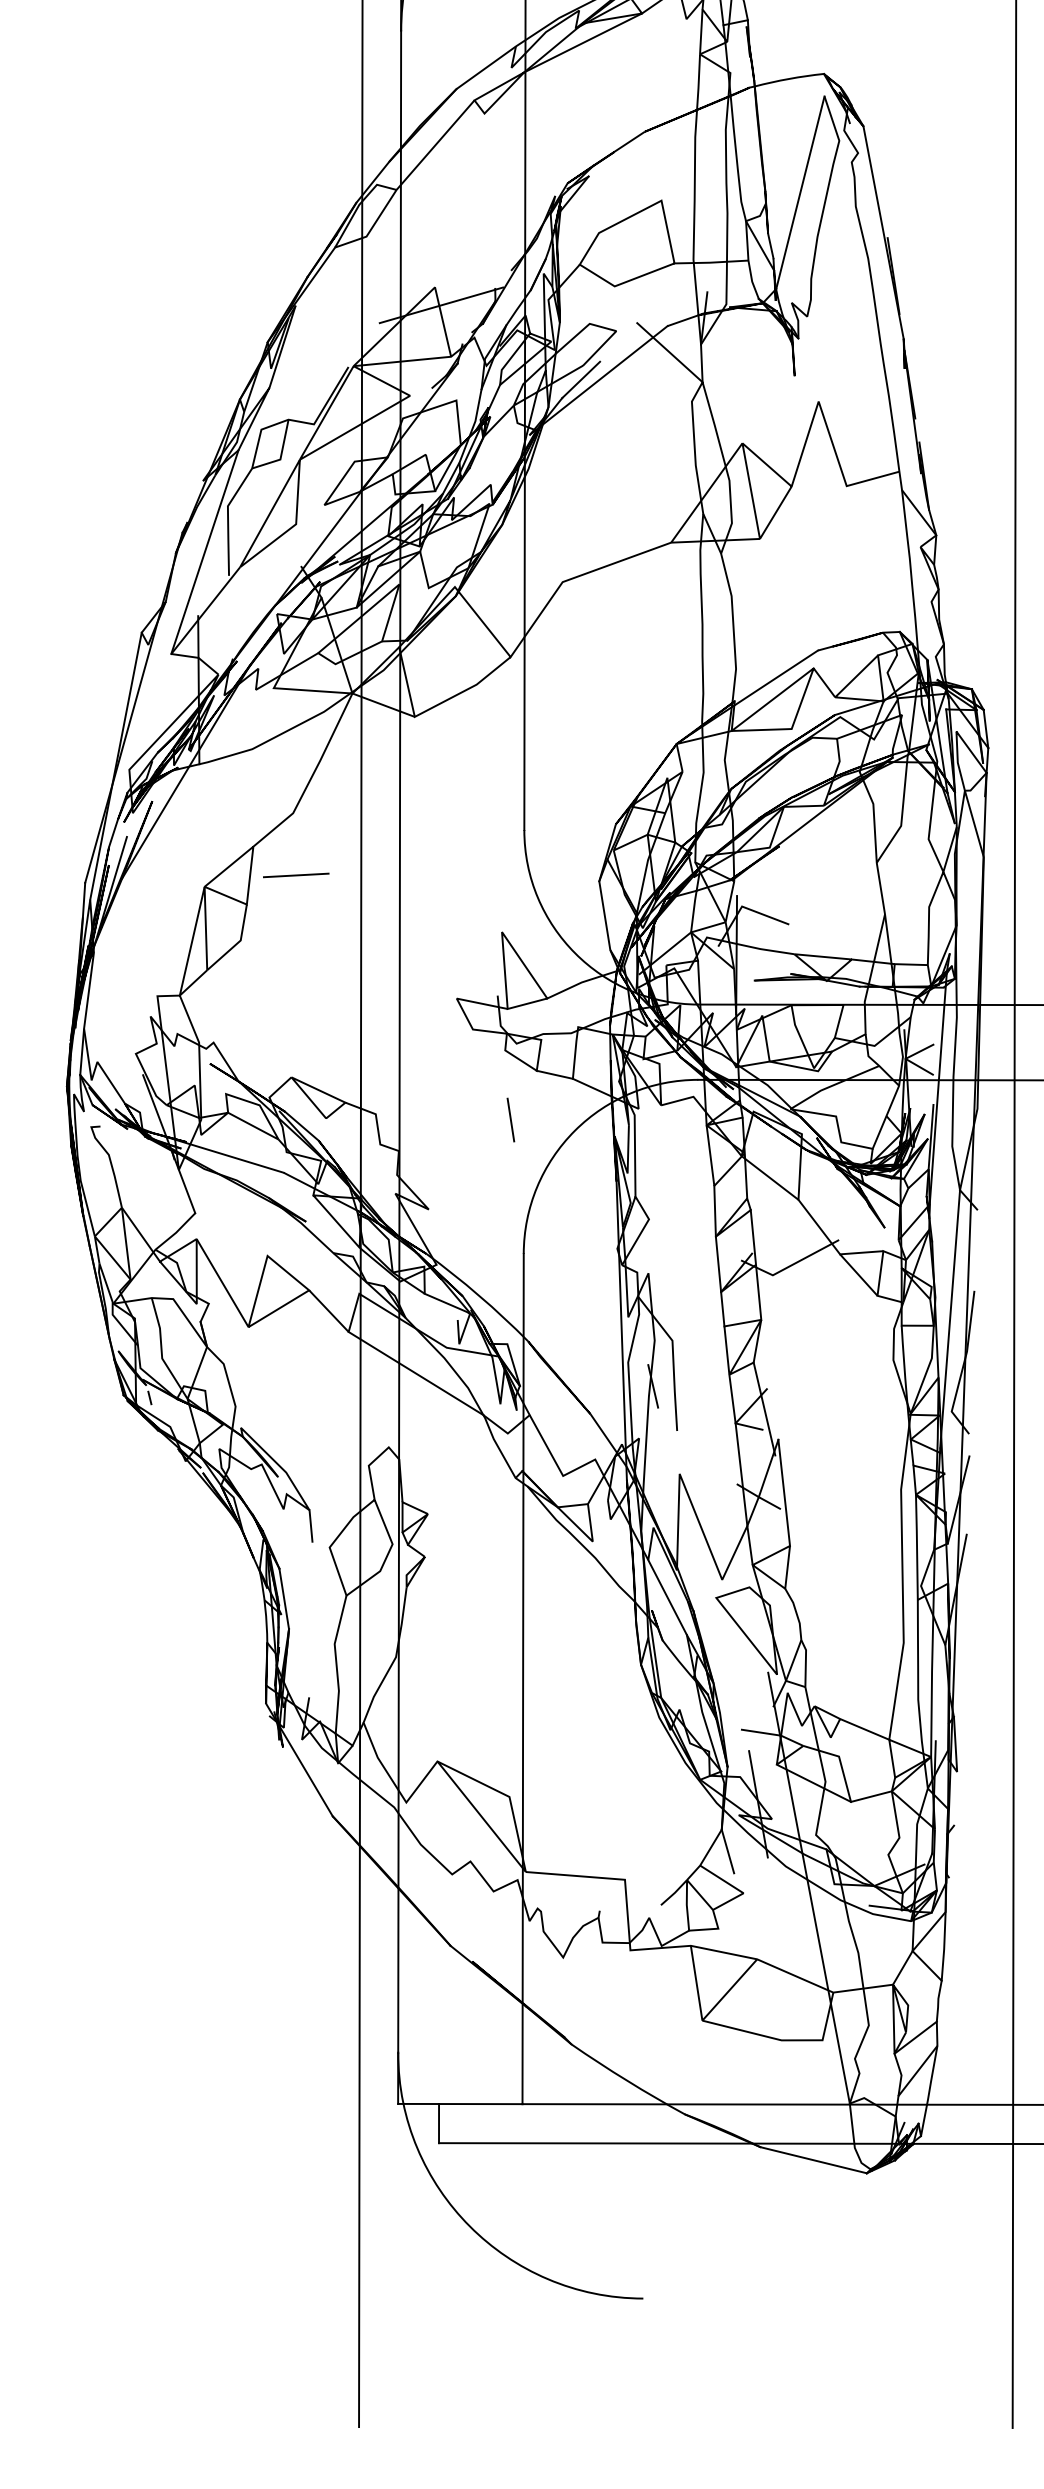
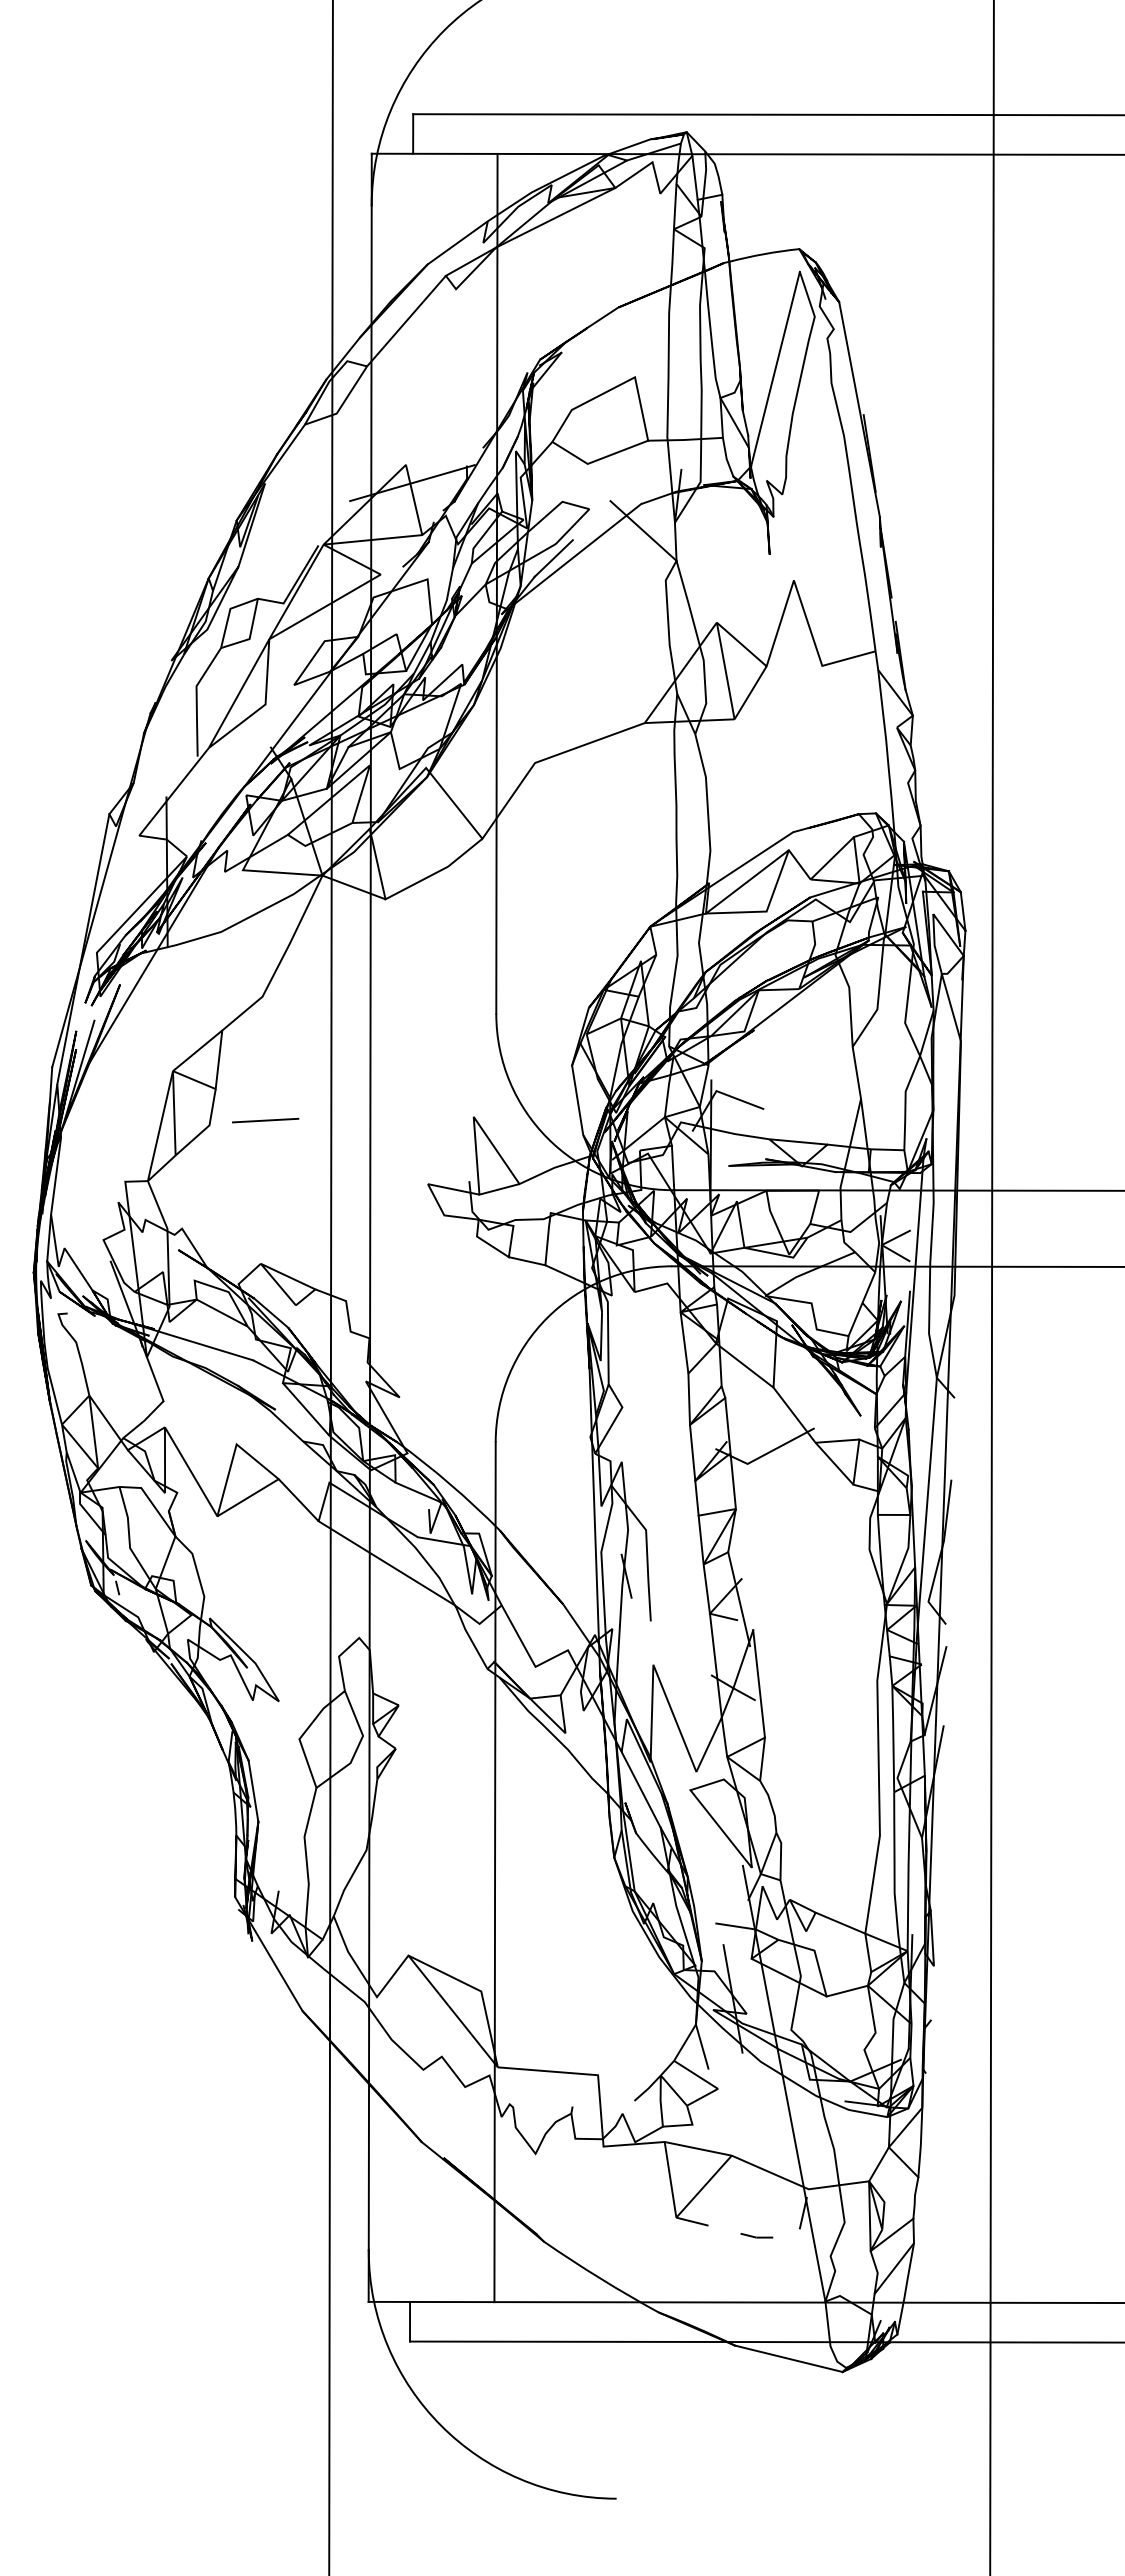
line: (205, 551) -> (173, 732), removed
line: (113, 832) -> (80, 1016), removed
line: (296, 875) -> (265, 1120), moved
line: (510, 1119) -> (482, 1306), removed
line: (310, 1526) -> (280, 1717), removed
line: (786, 2040) -> (761, 2237), solid -> dashed

